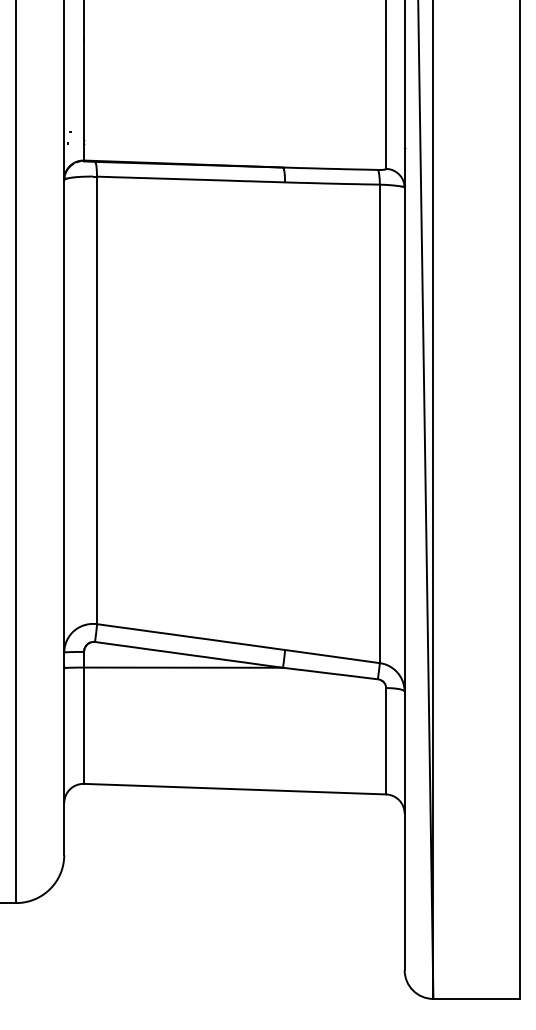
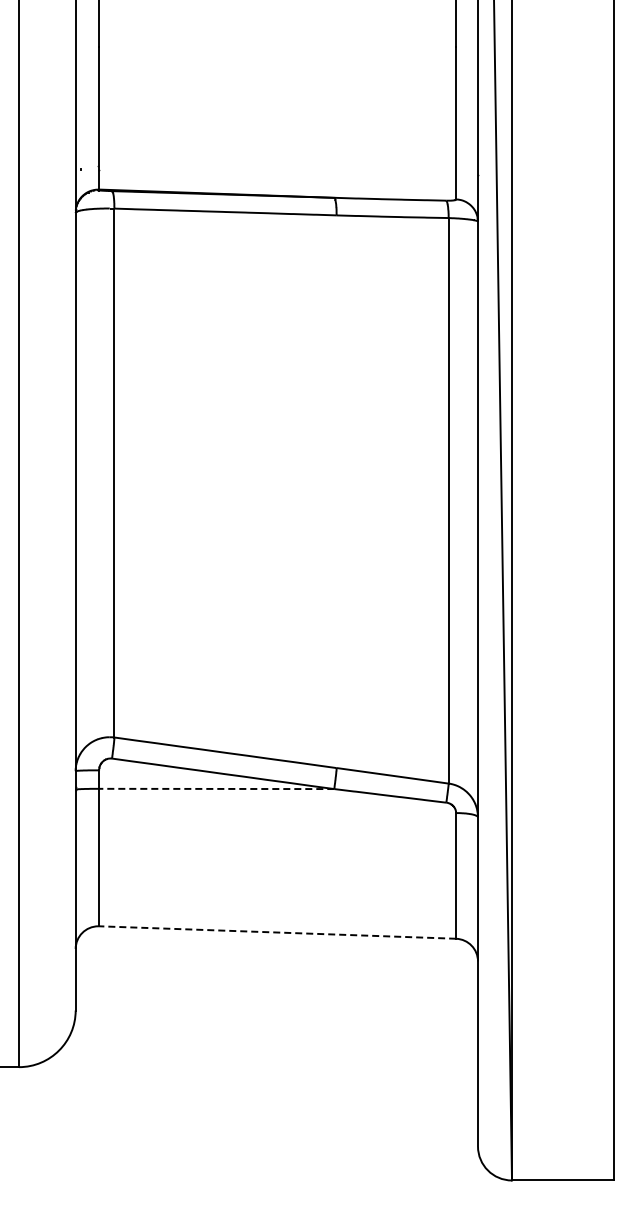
line: (183, 667) -> (216, 788), solid -> dashed
line: (235, 789) -> (277, 932), solid -> dashed

